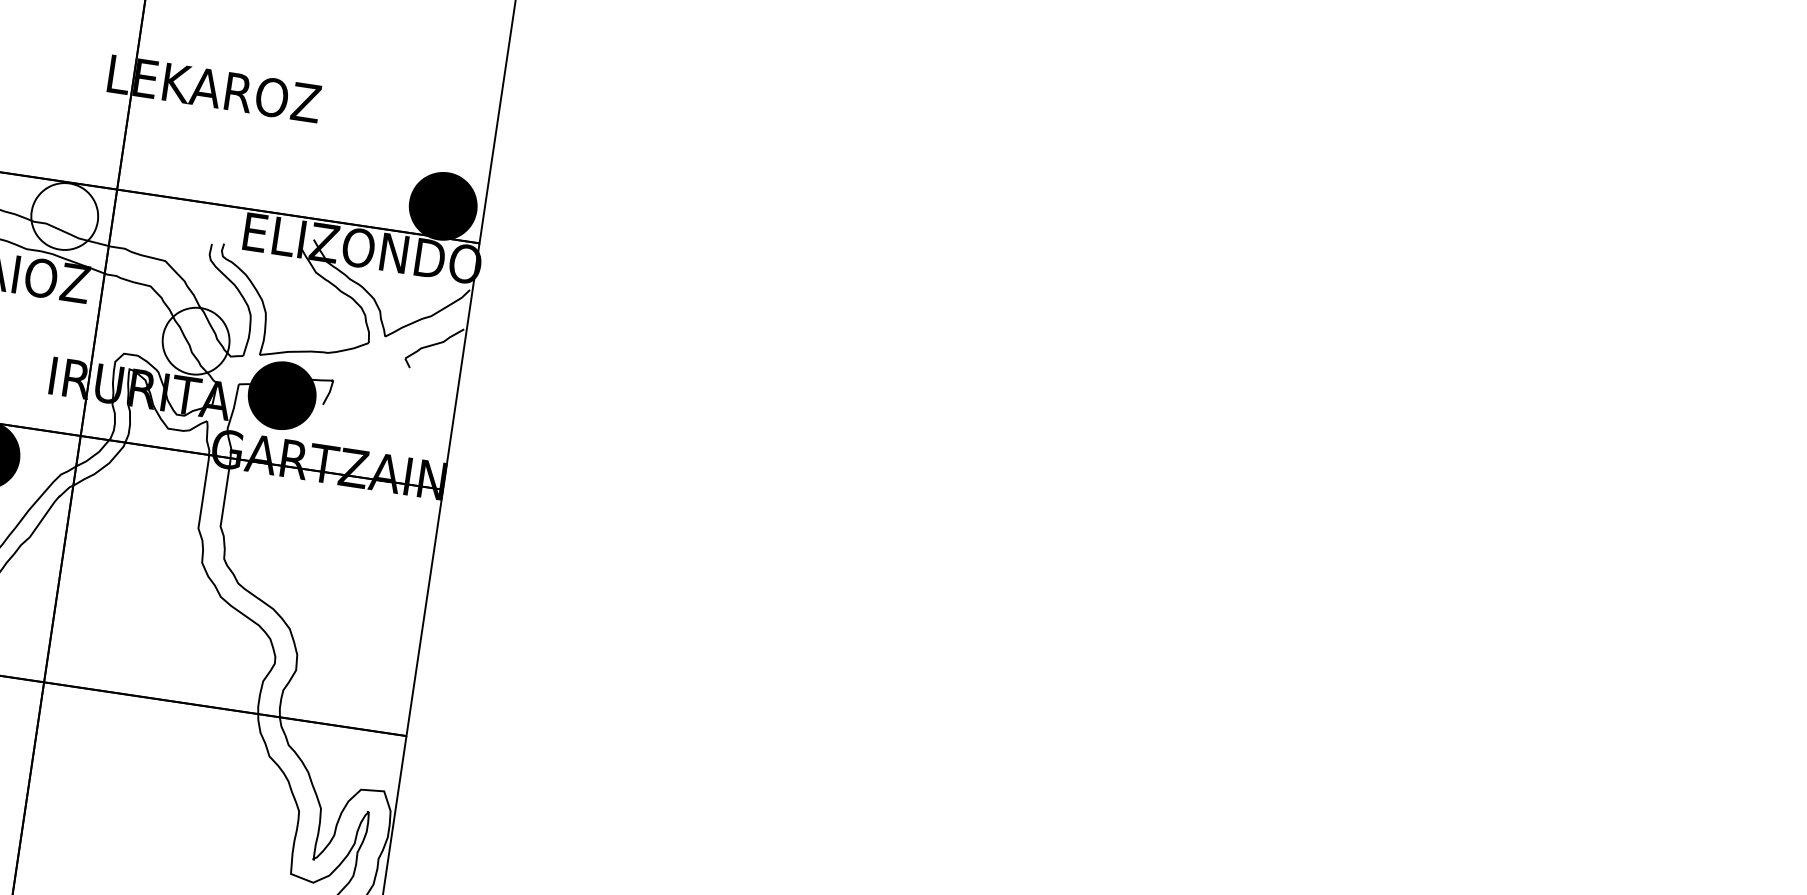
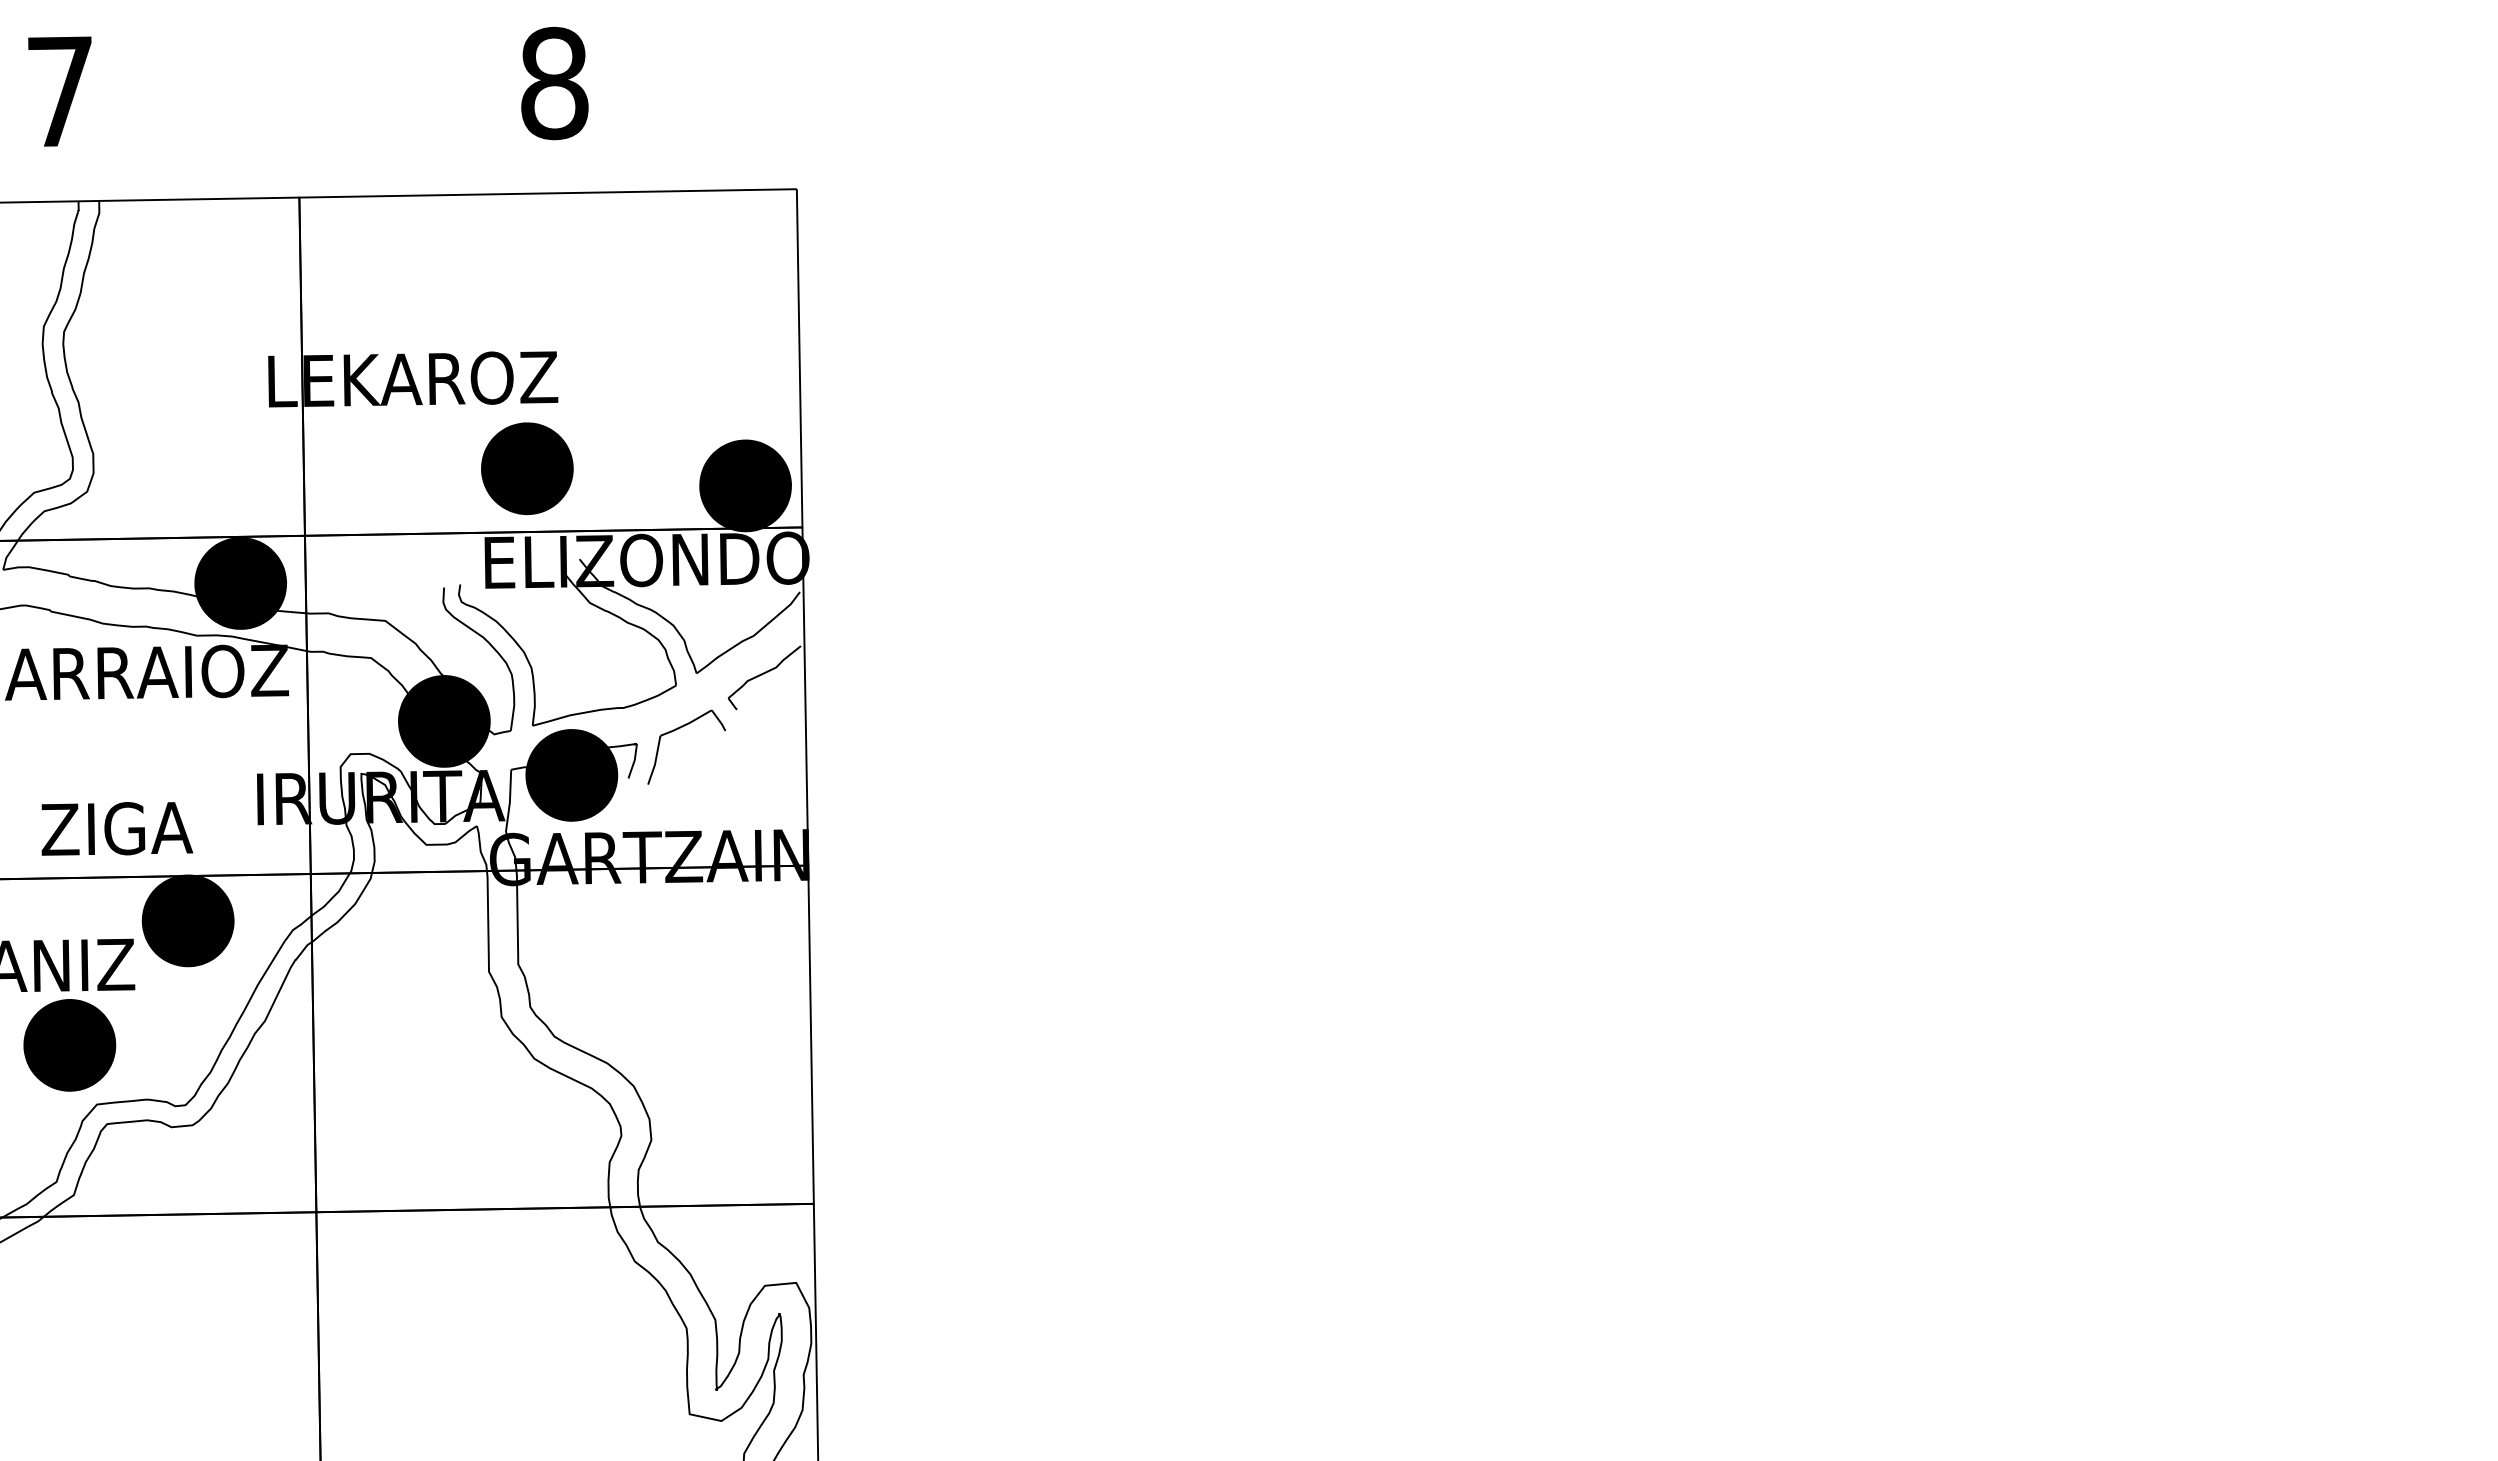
part: (286, 167) -> (527, 468), added
fill: (64, 216) -> (240, 583), added
fill: (195, 341) -> (443, 721), added
part: (365, 375) -> (678, 729), added

